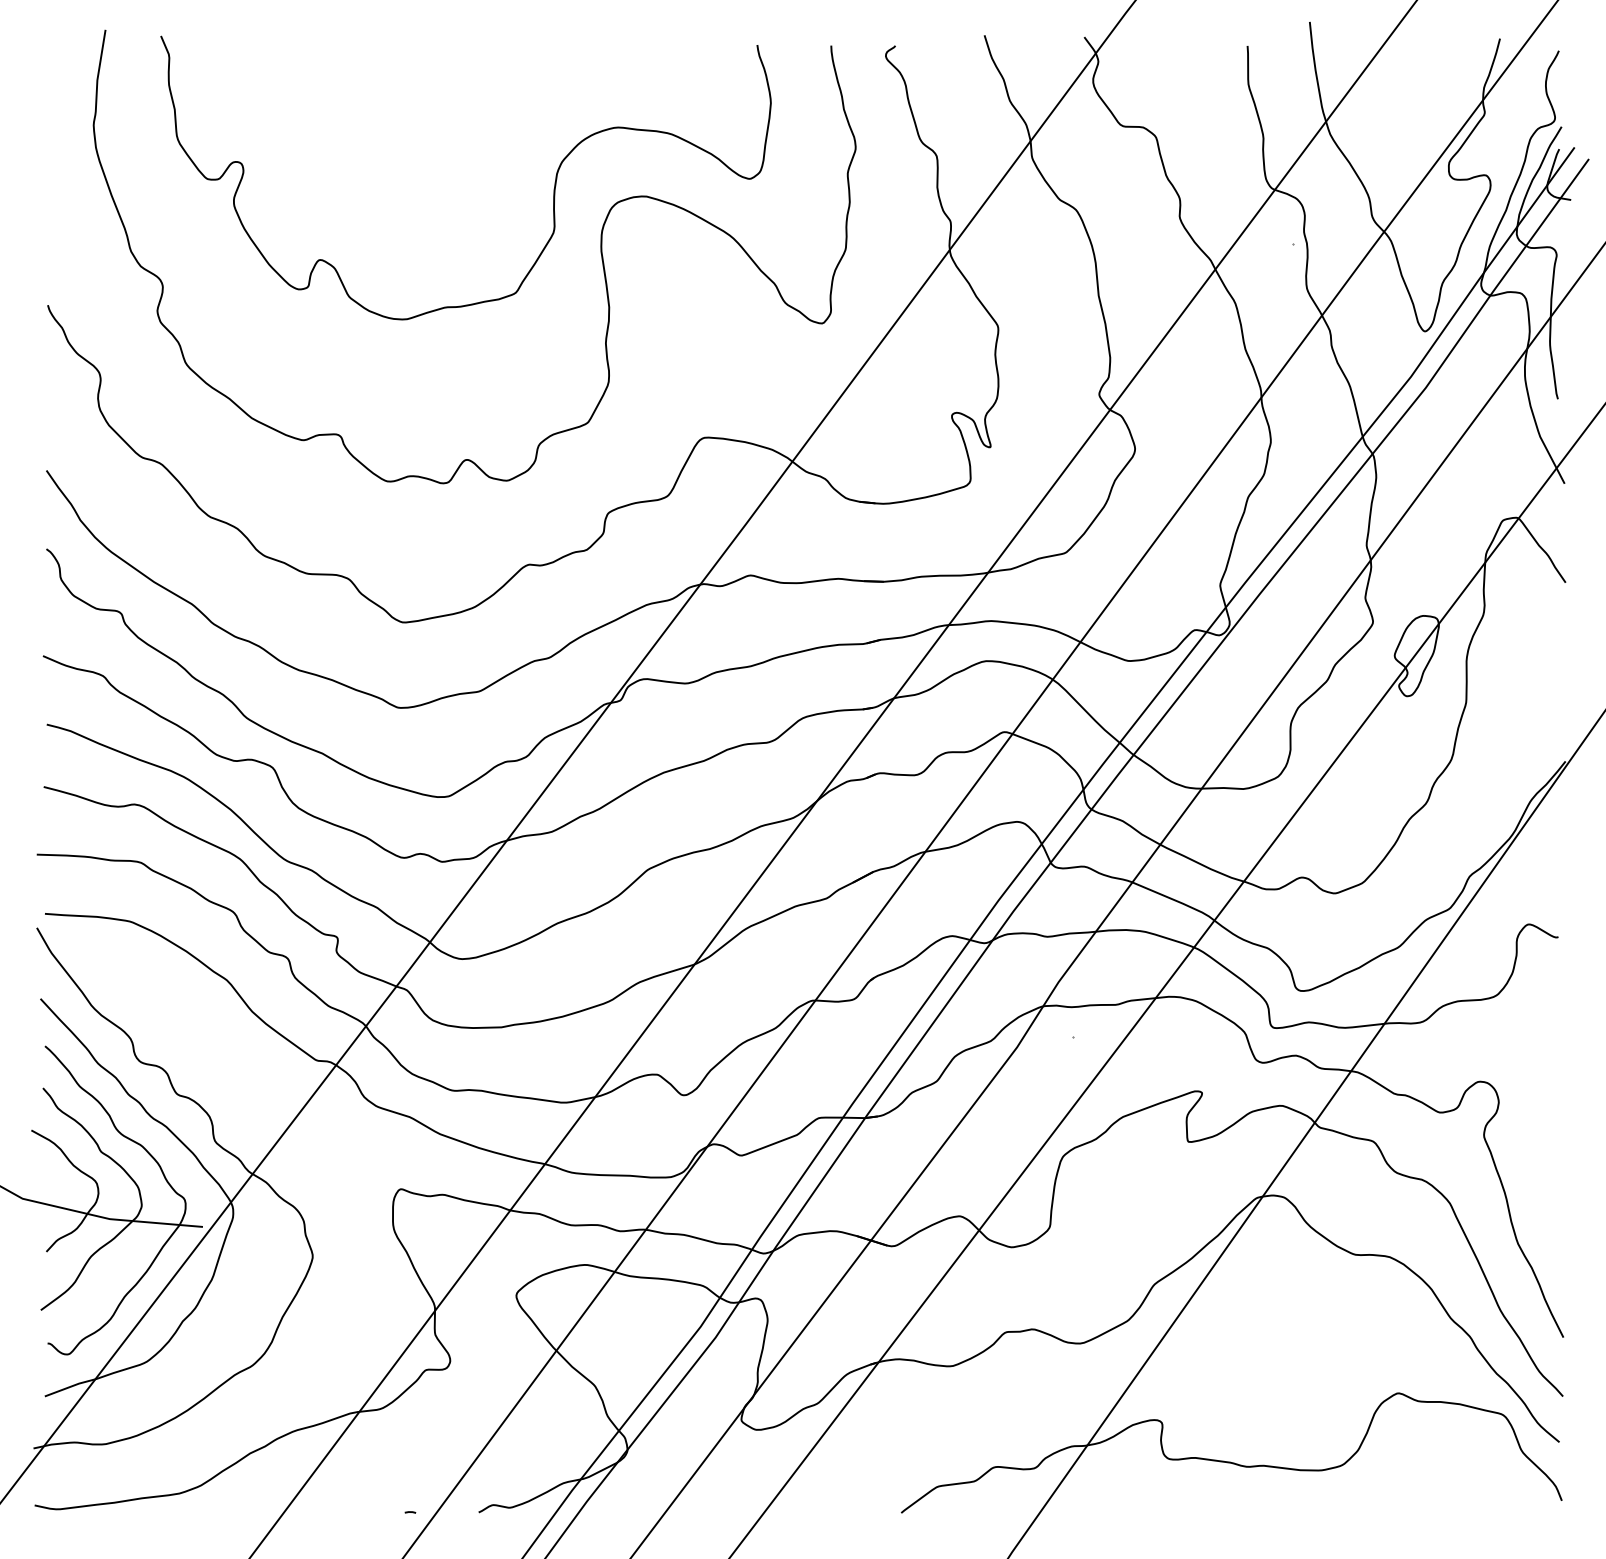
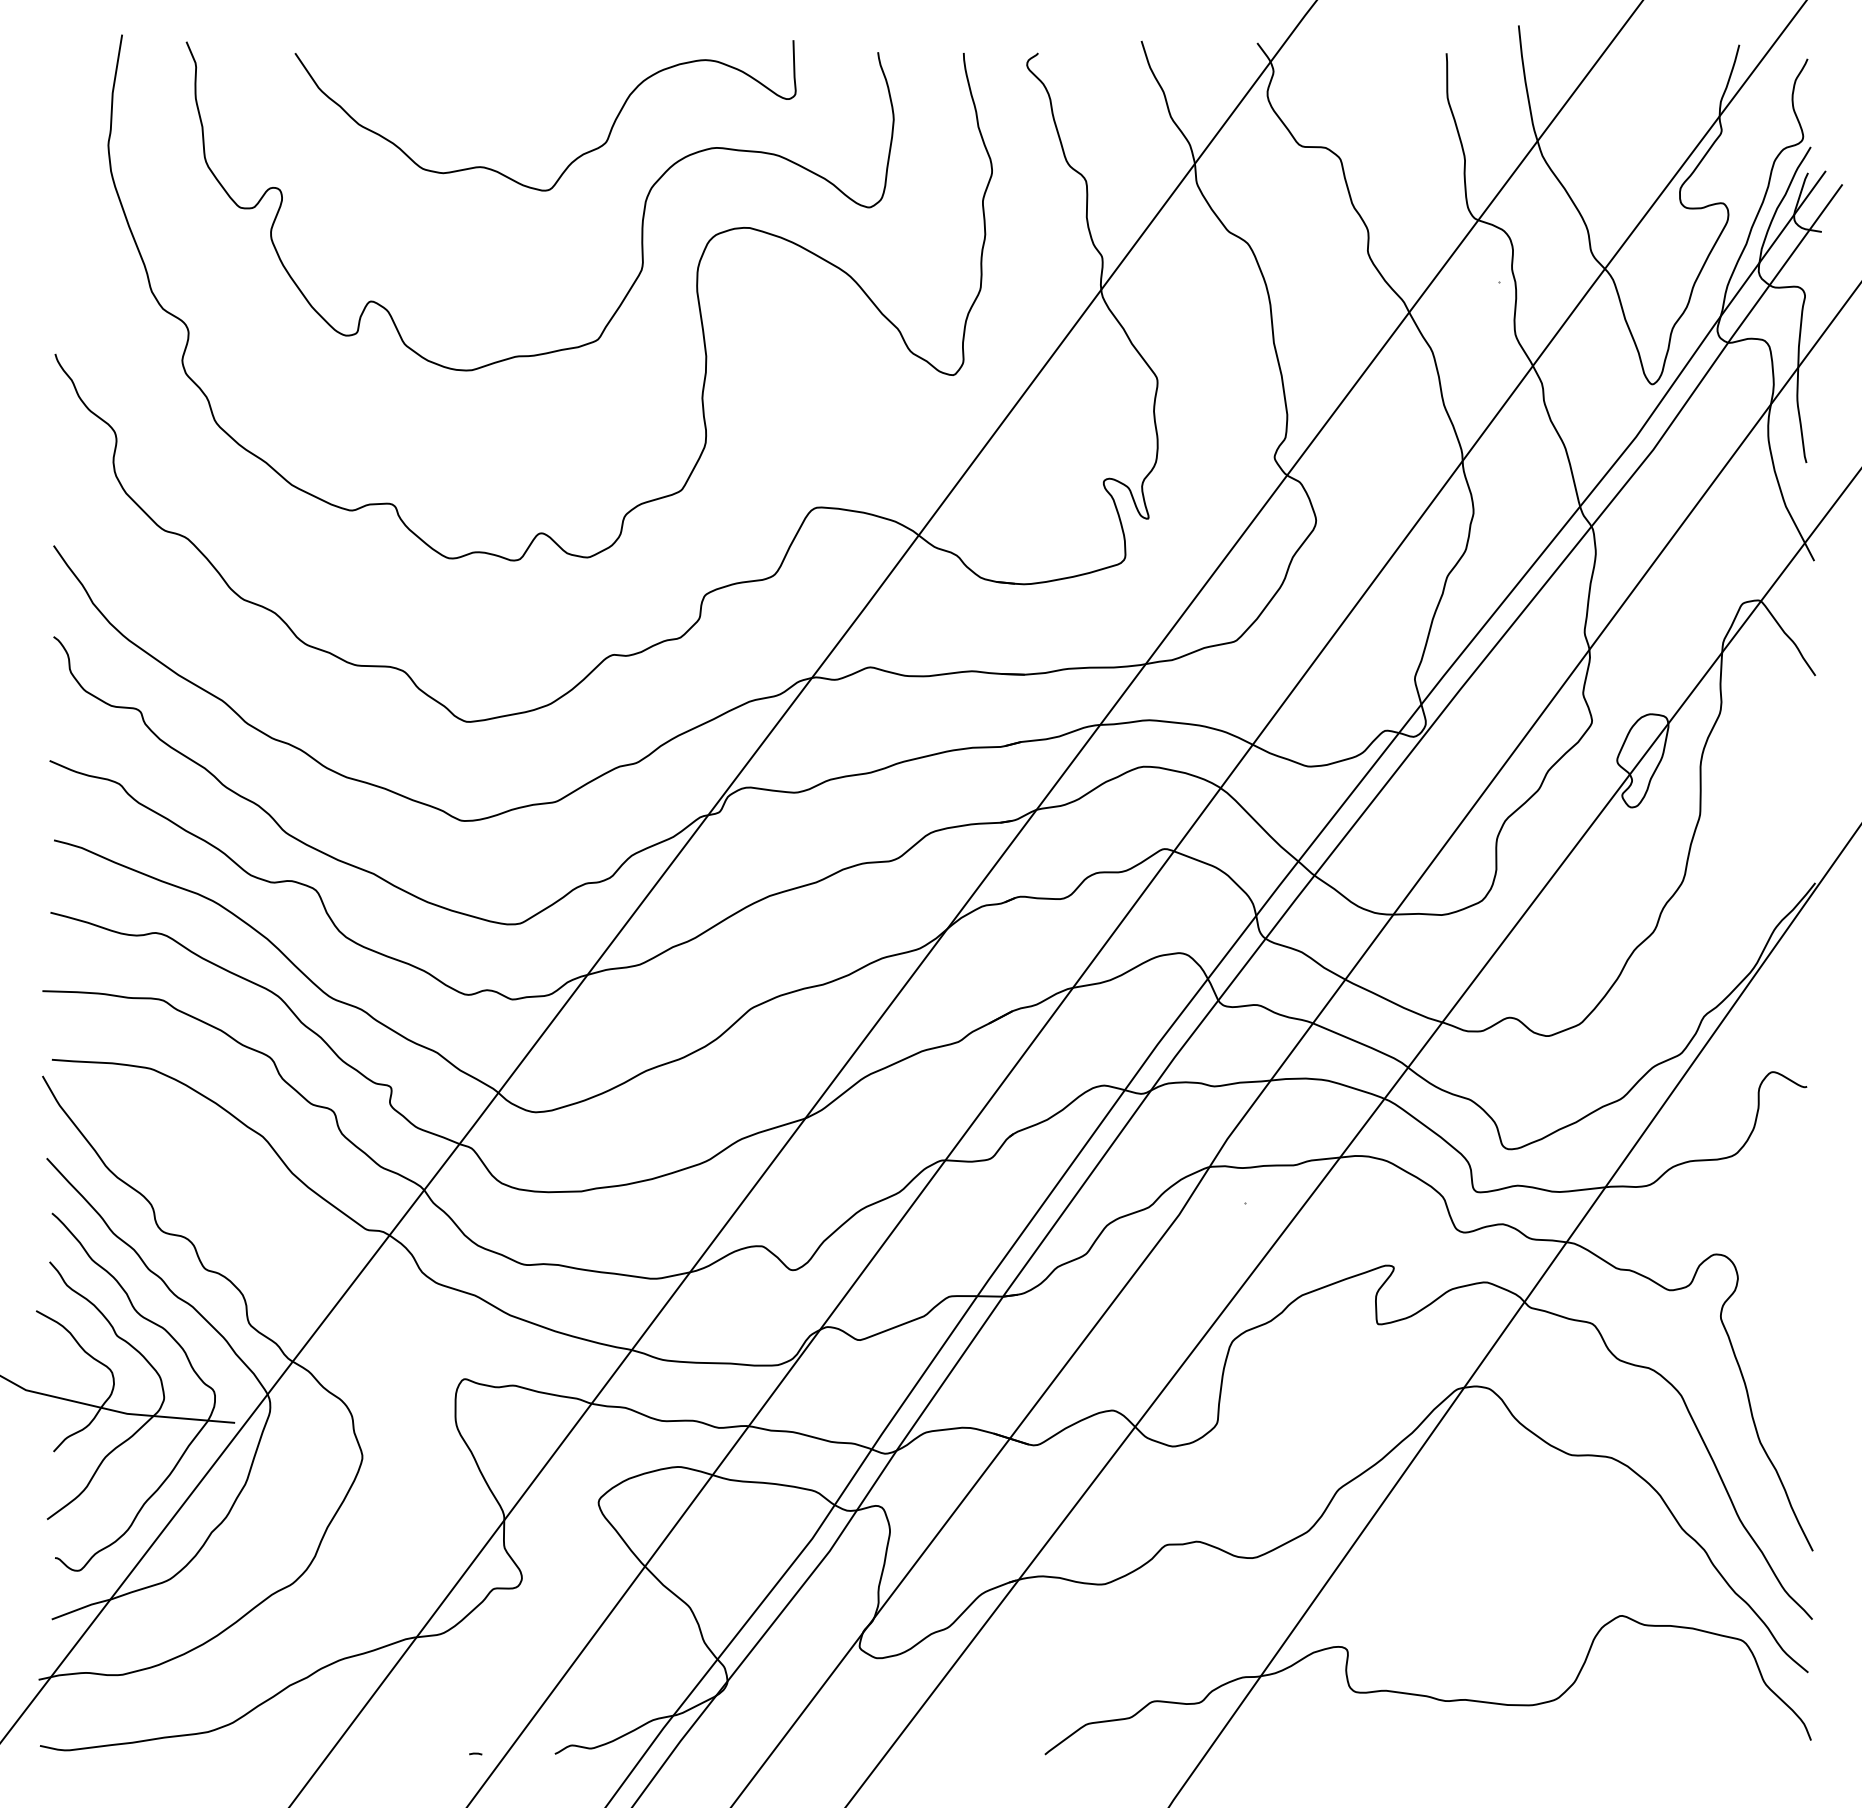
curve: (497, 135) -> (576, 157), added

